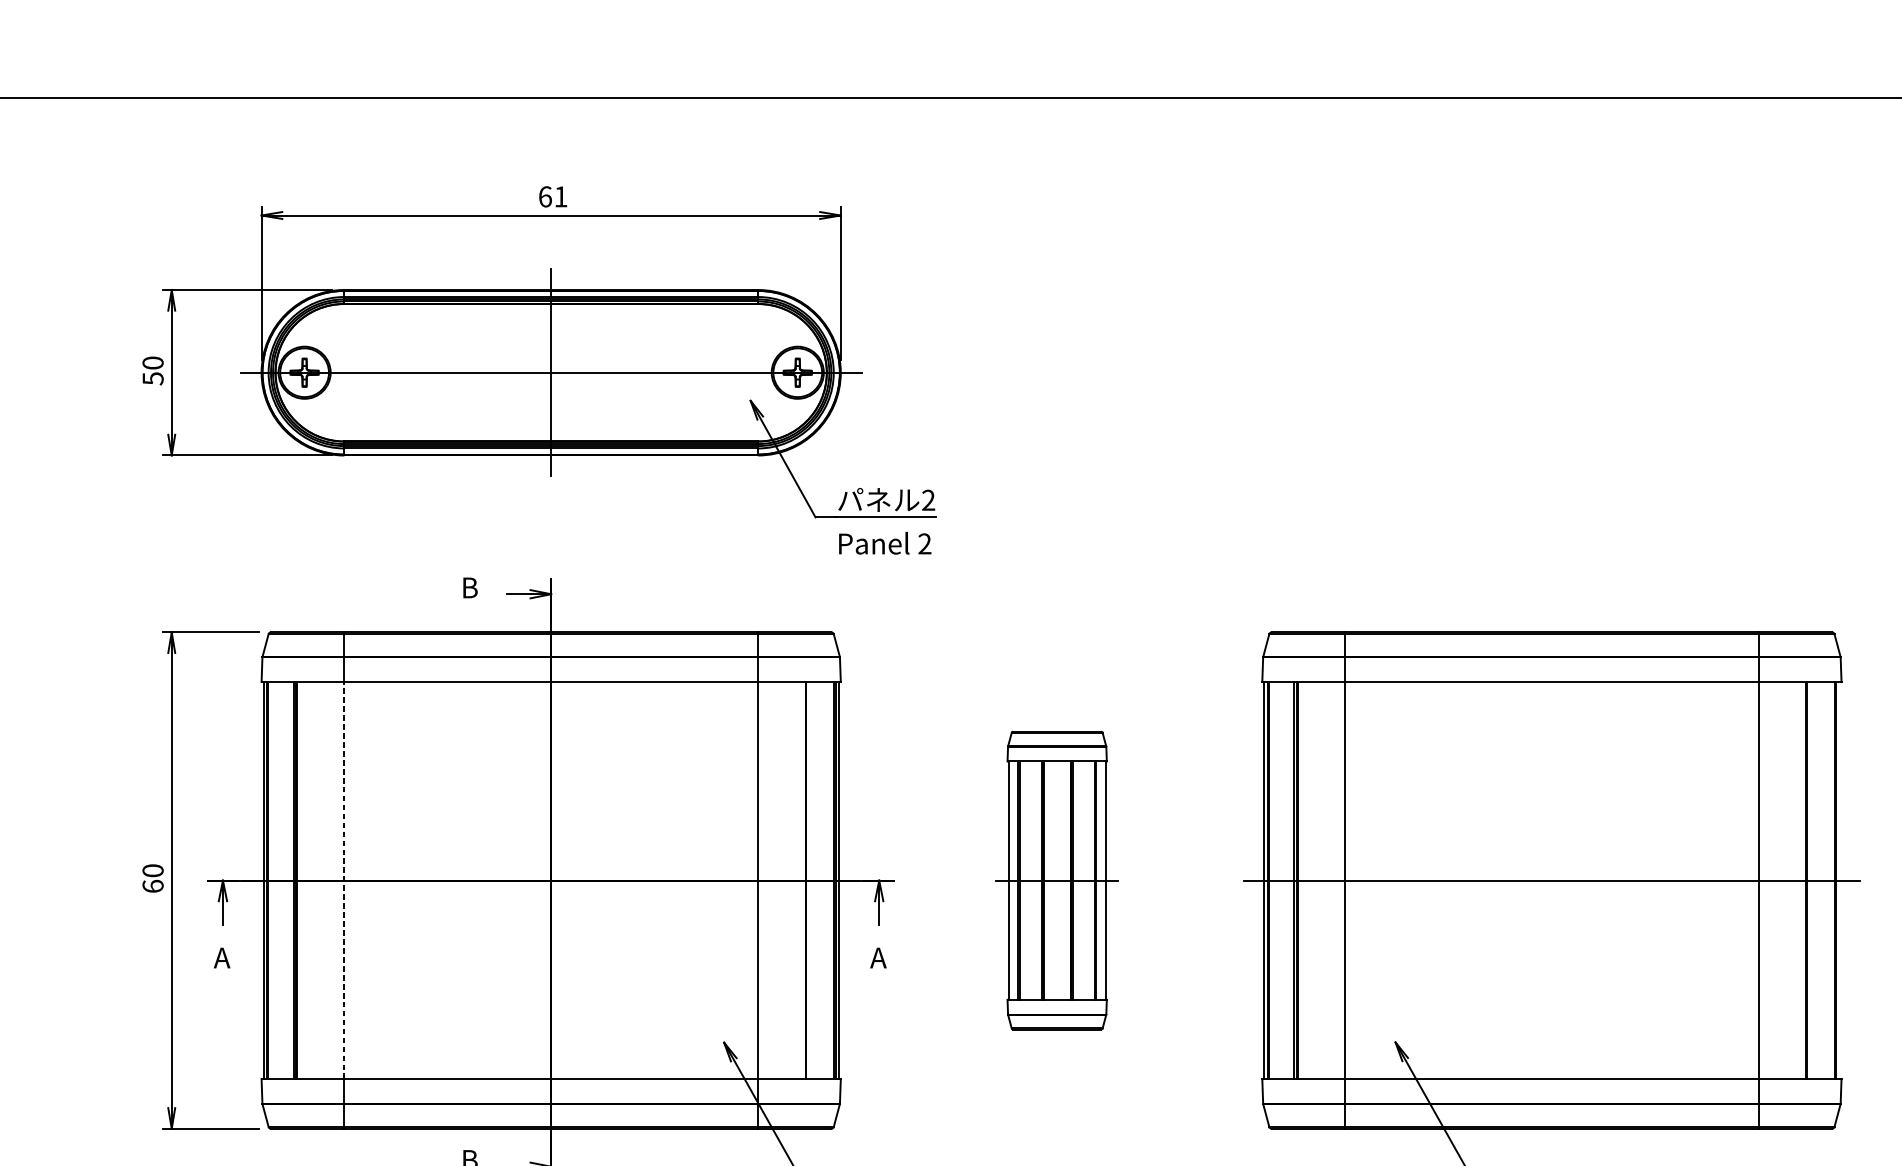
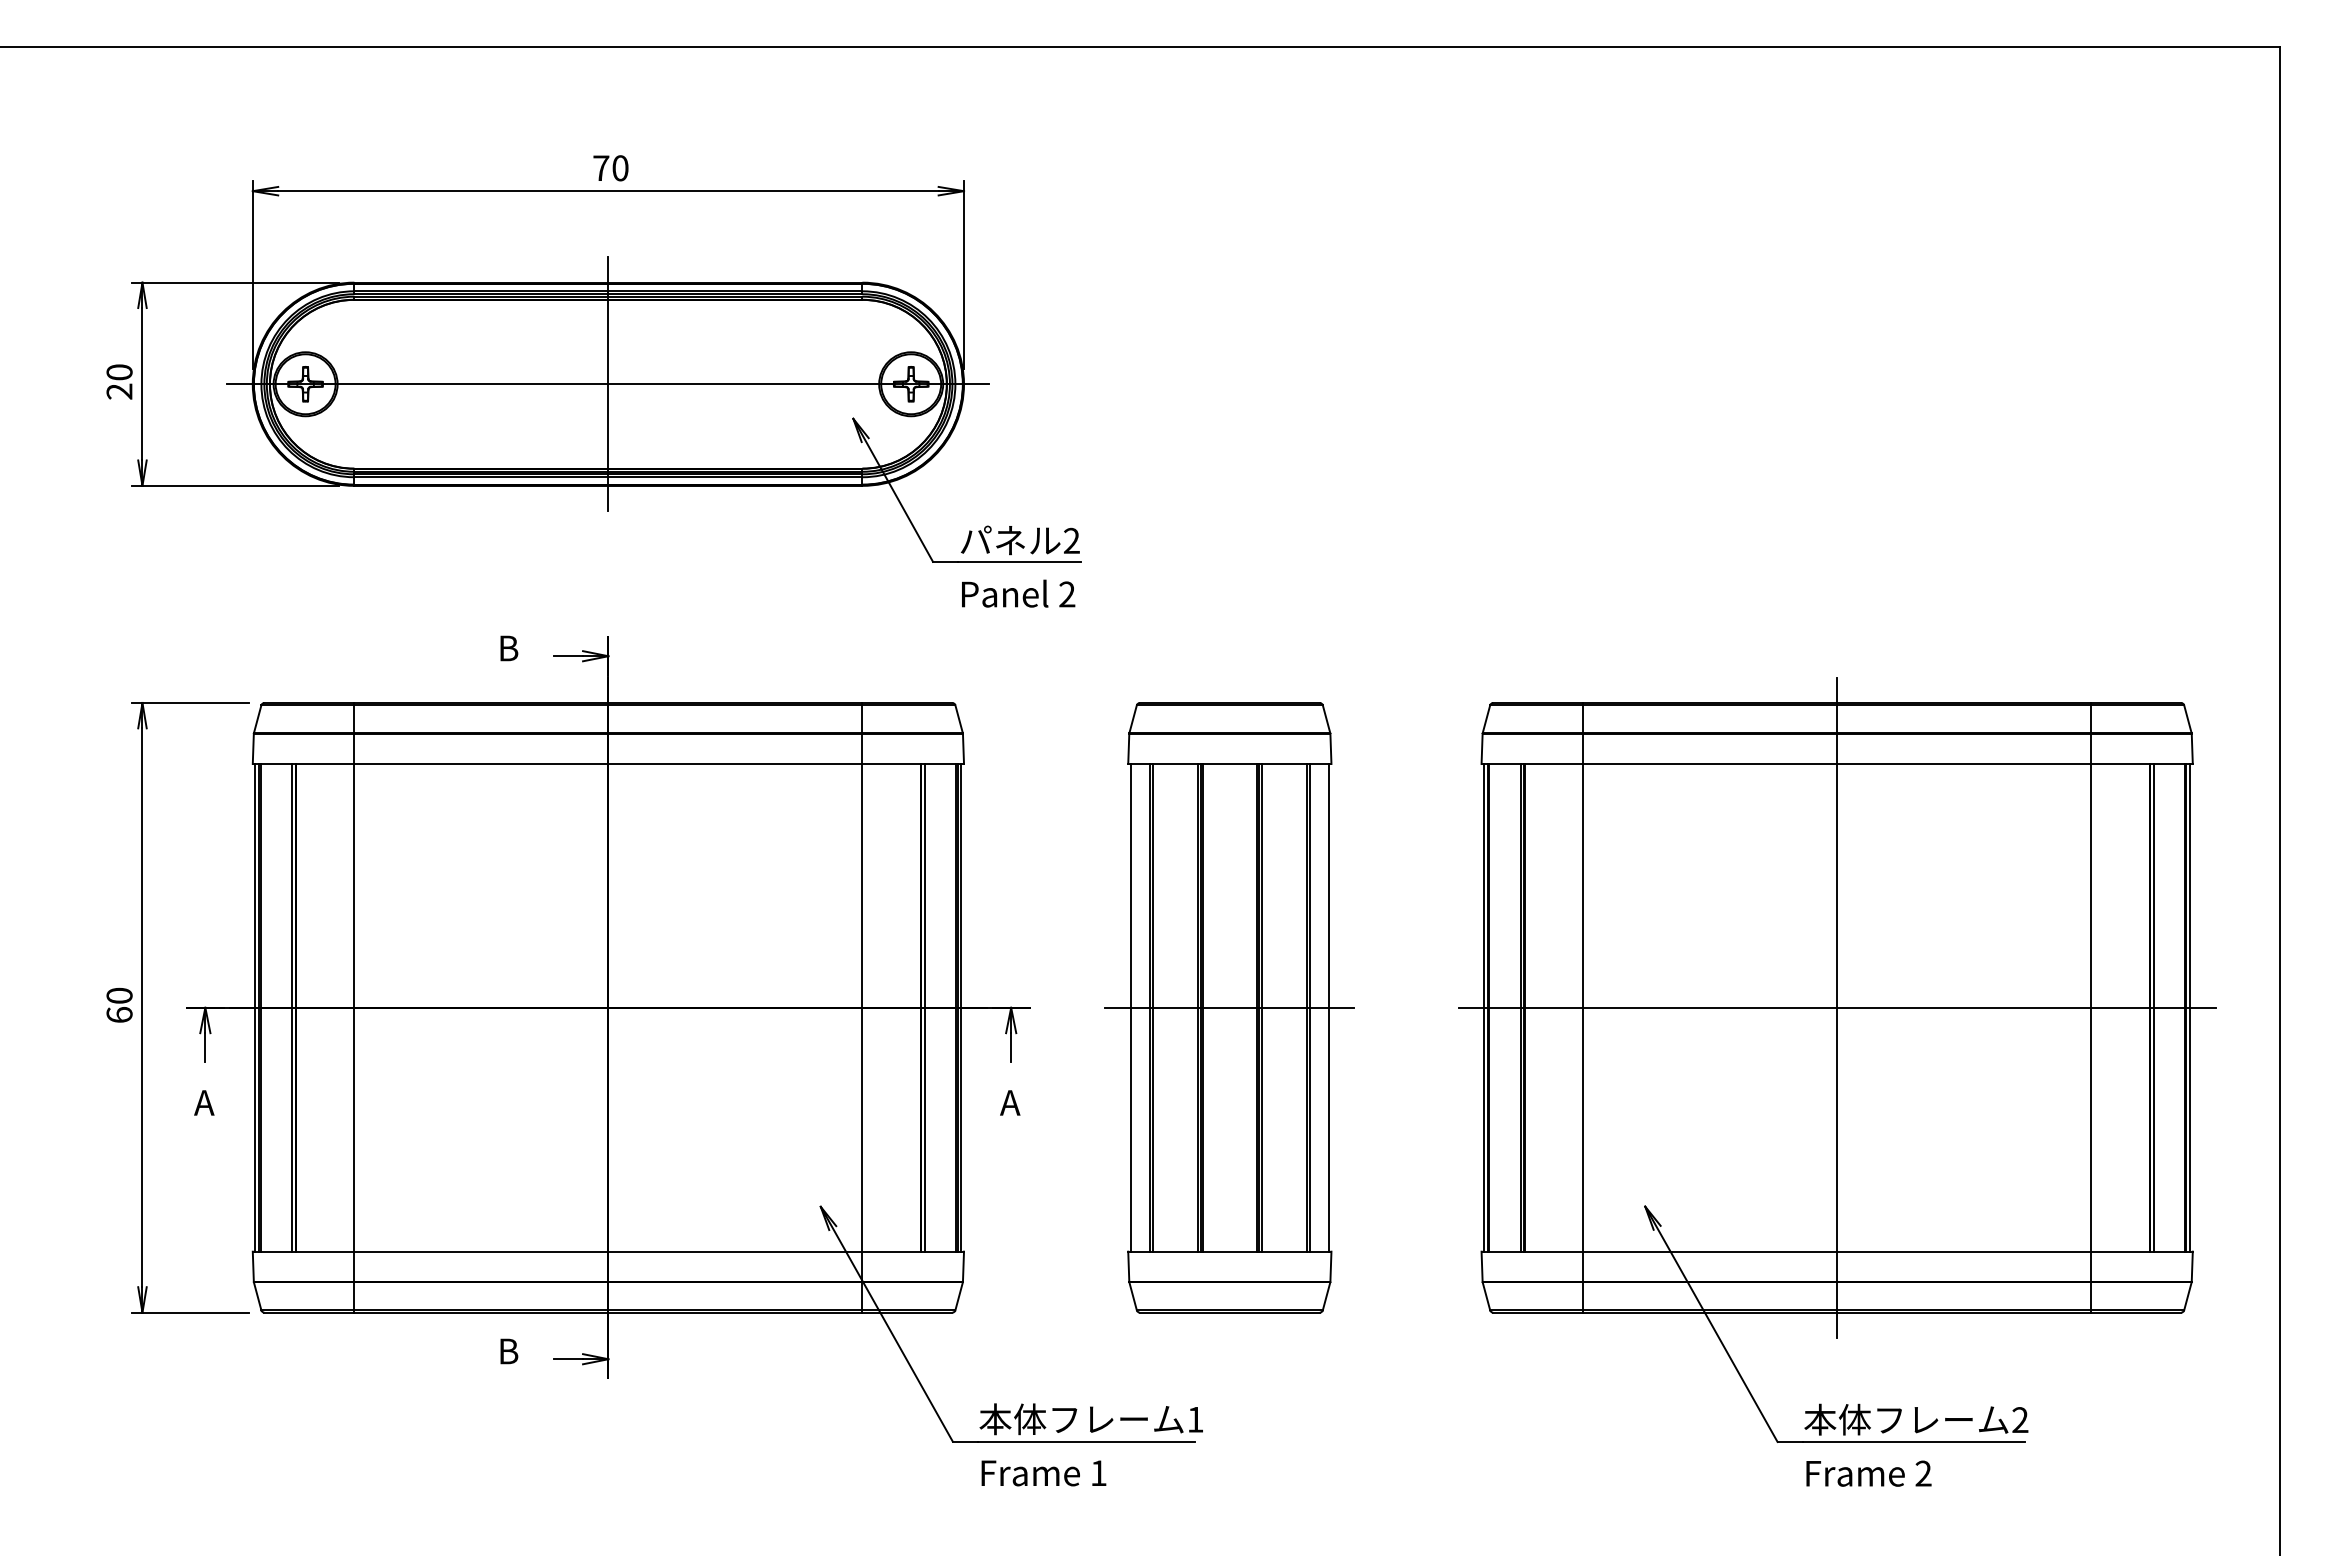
text: (552, 197) -> (610, 168), 61 -> 70
text: (153, 378) -> (119, 391), 50 -> 20
line: (344, 880) -> (354, 1007), dashed -> solid
line: (808, 880) -> (924, 1007), added
part: (1057, 880) -> (1229, 1007), size x1.67
line: (1552, 880) -> (1837, 1007), added
line: (1809, 880) -> (2153, 1007), added
line: (1839, 880) -> (2190, 1007), added

